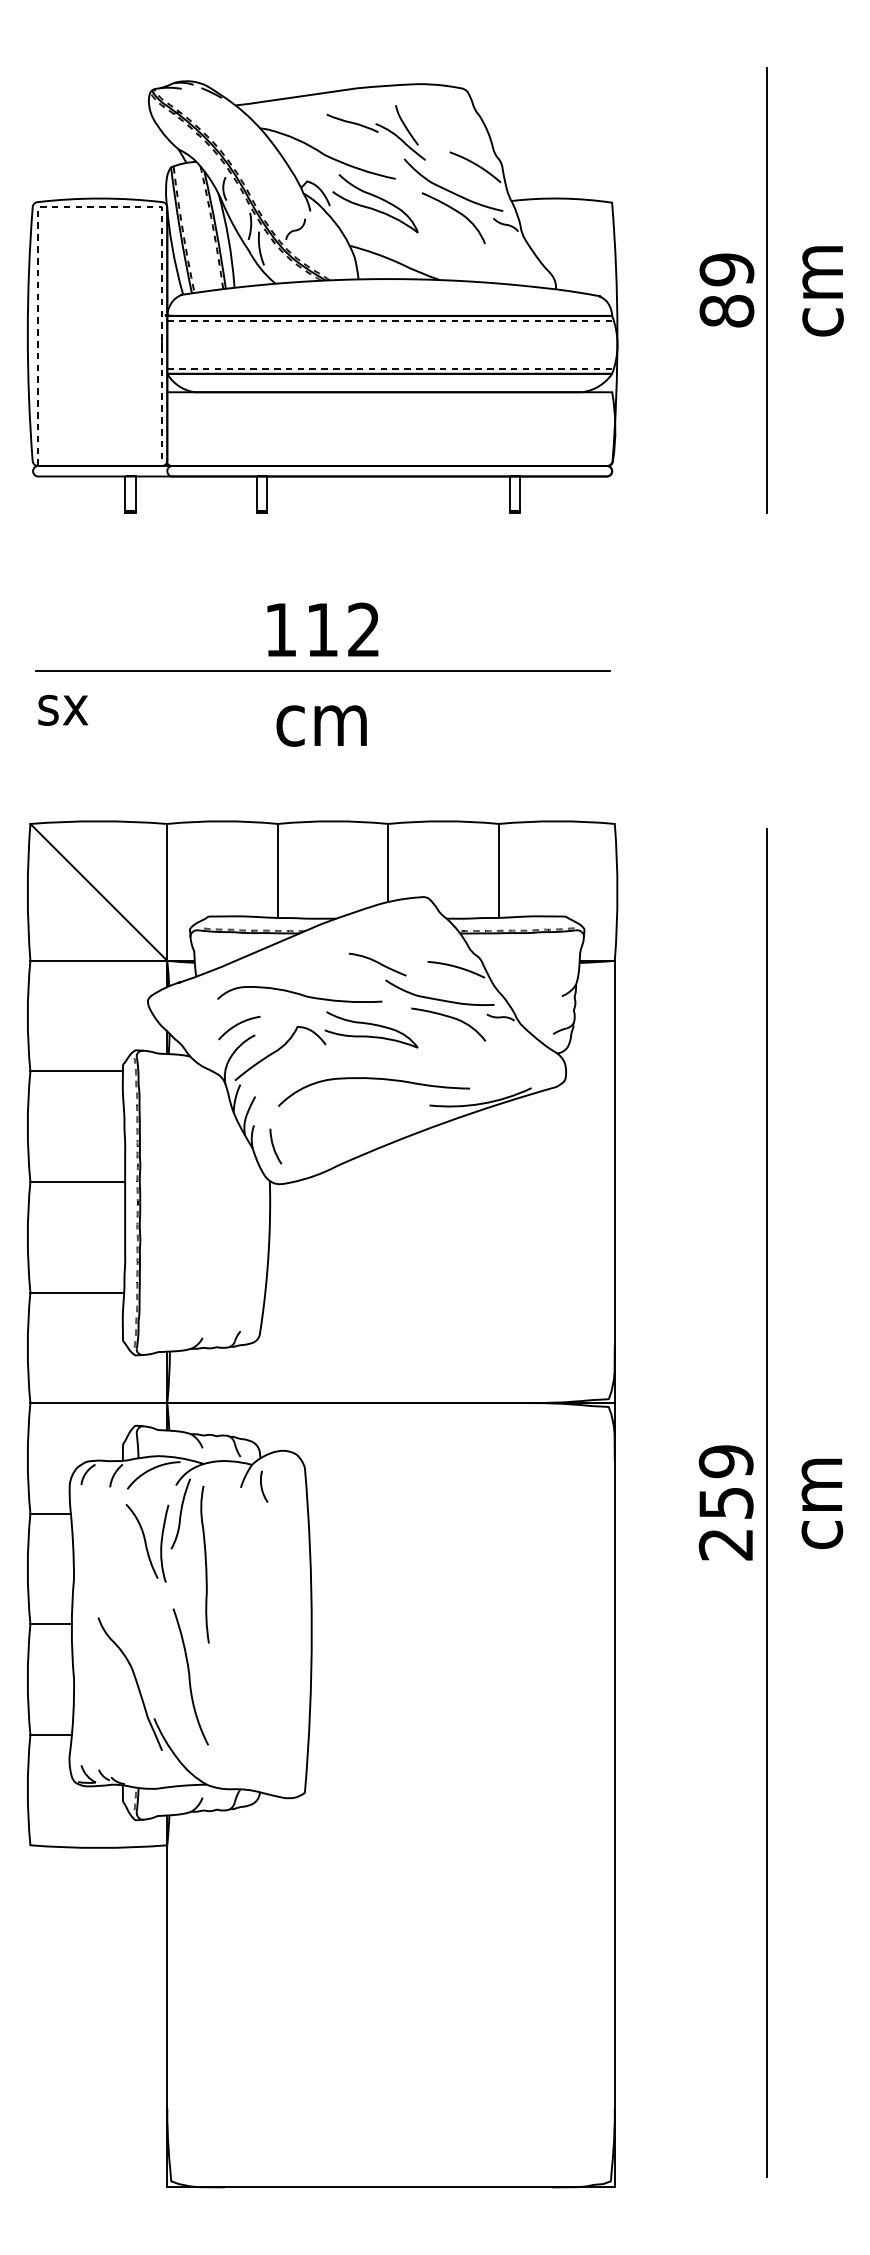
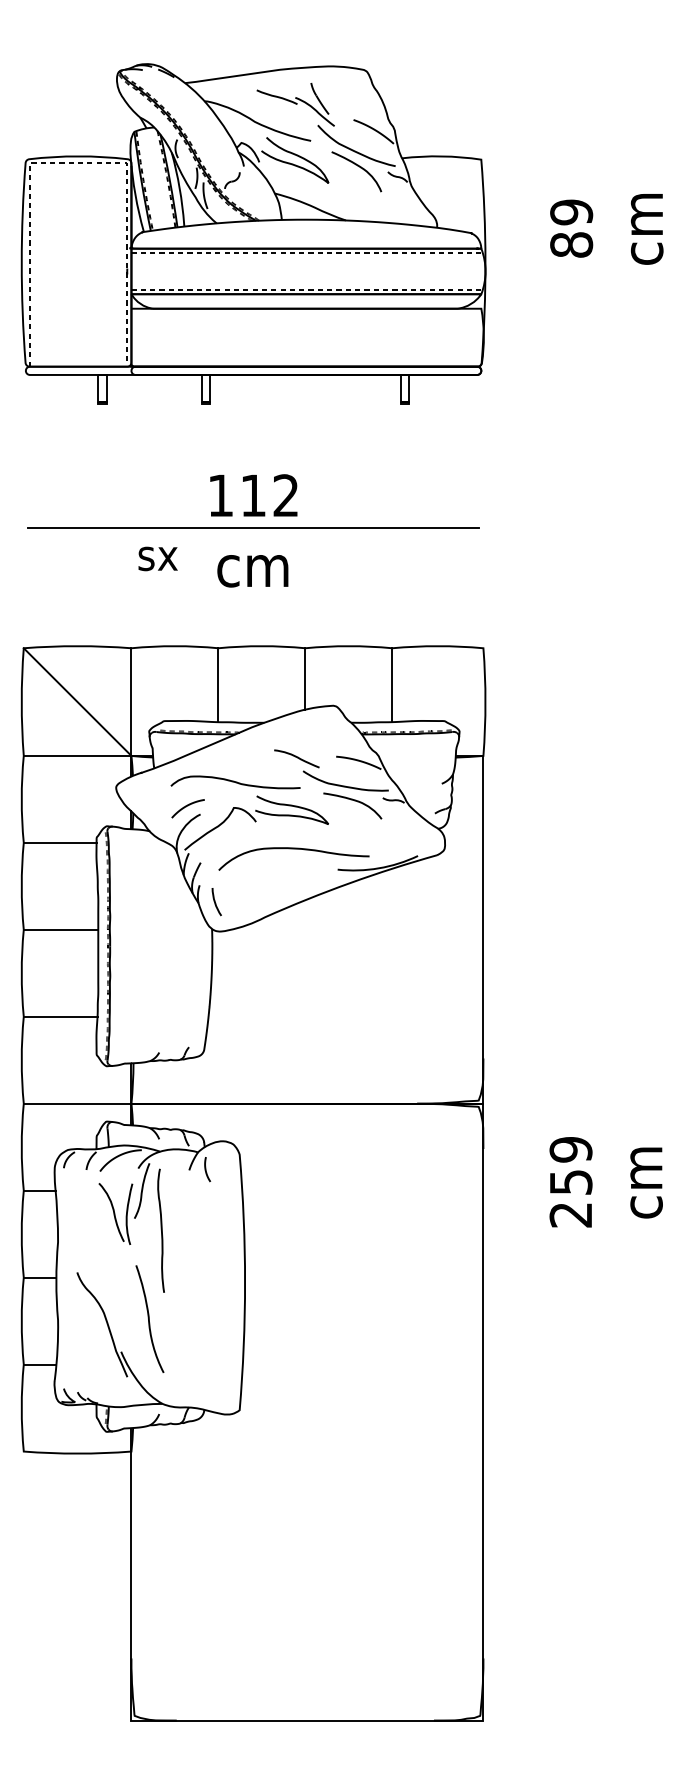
line: (767, 290) -> (603, 228), removed
text: (63, 709) -> (158, 558), moved
line: (767, 1502) -> (603, 1181), removed

